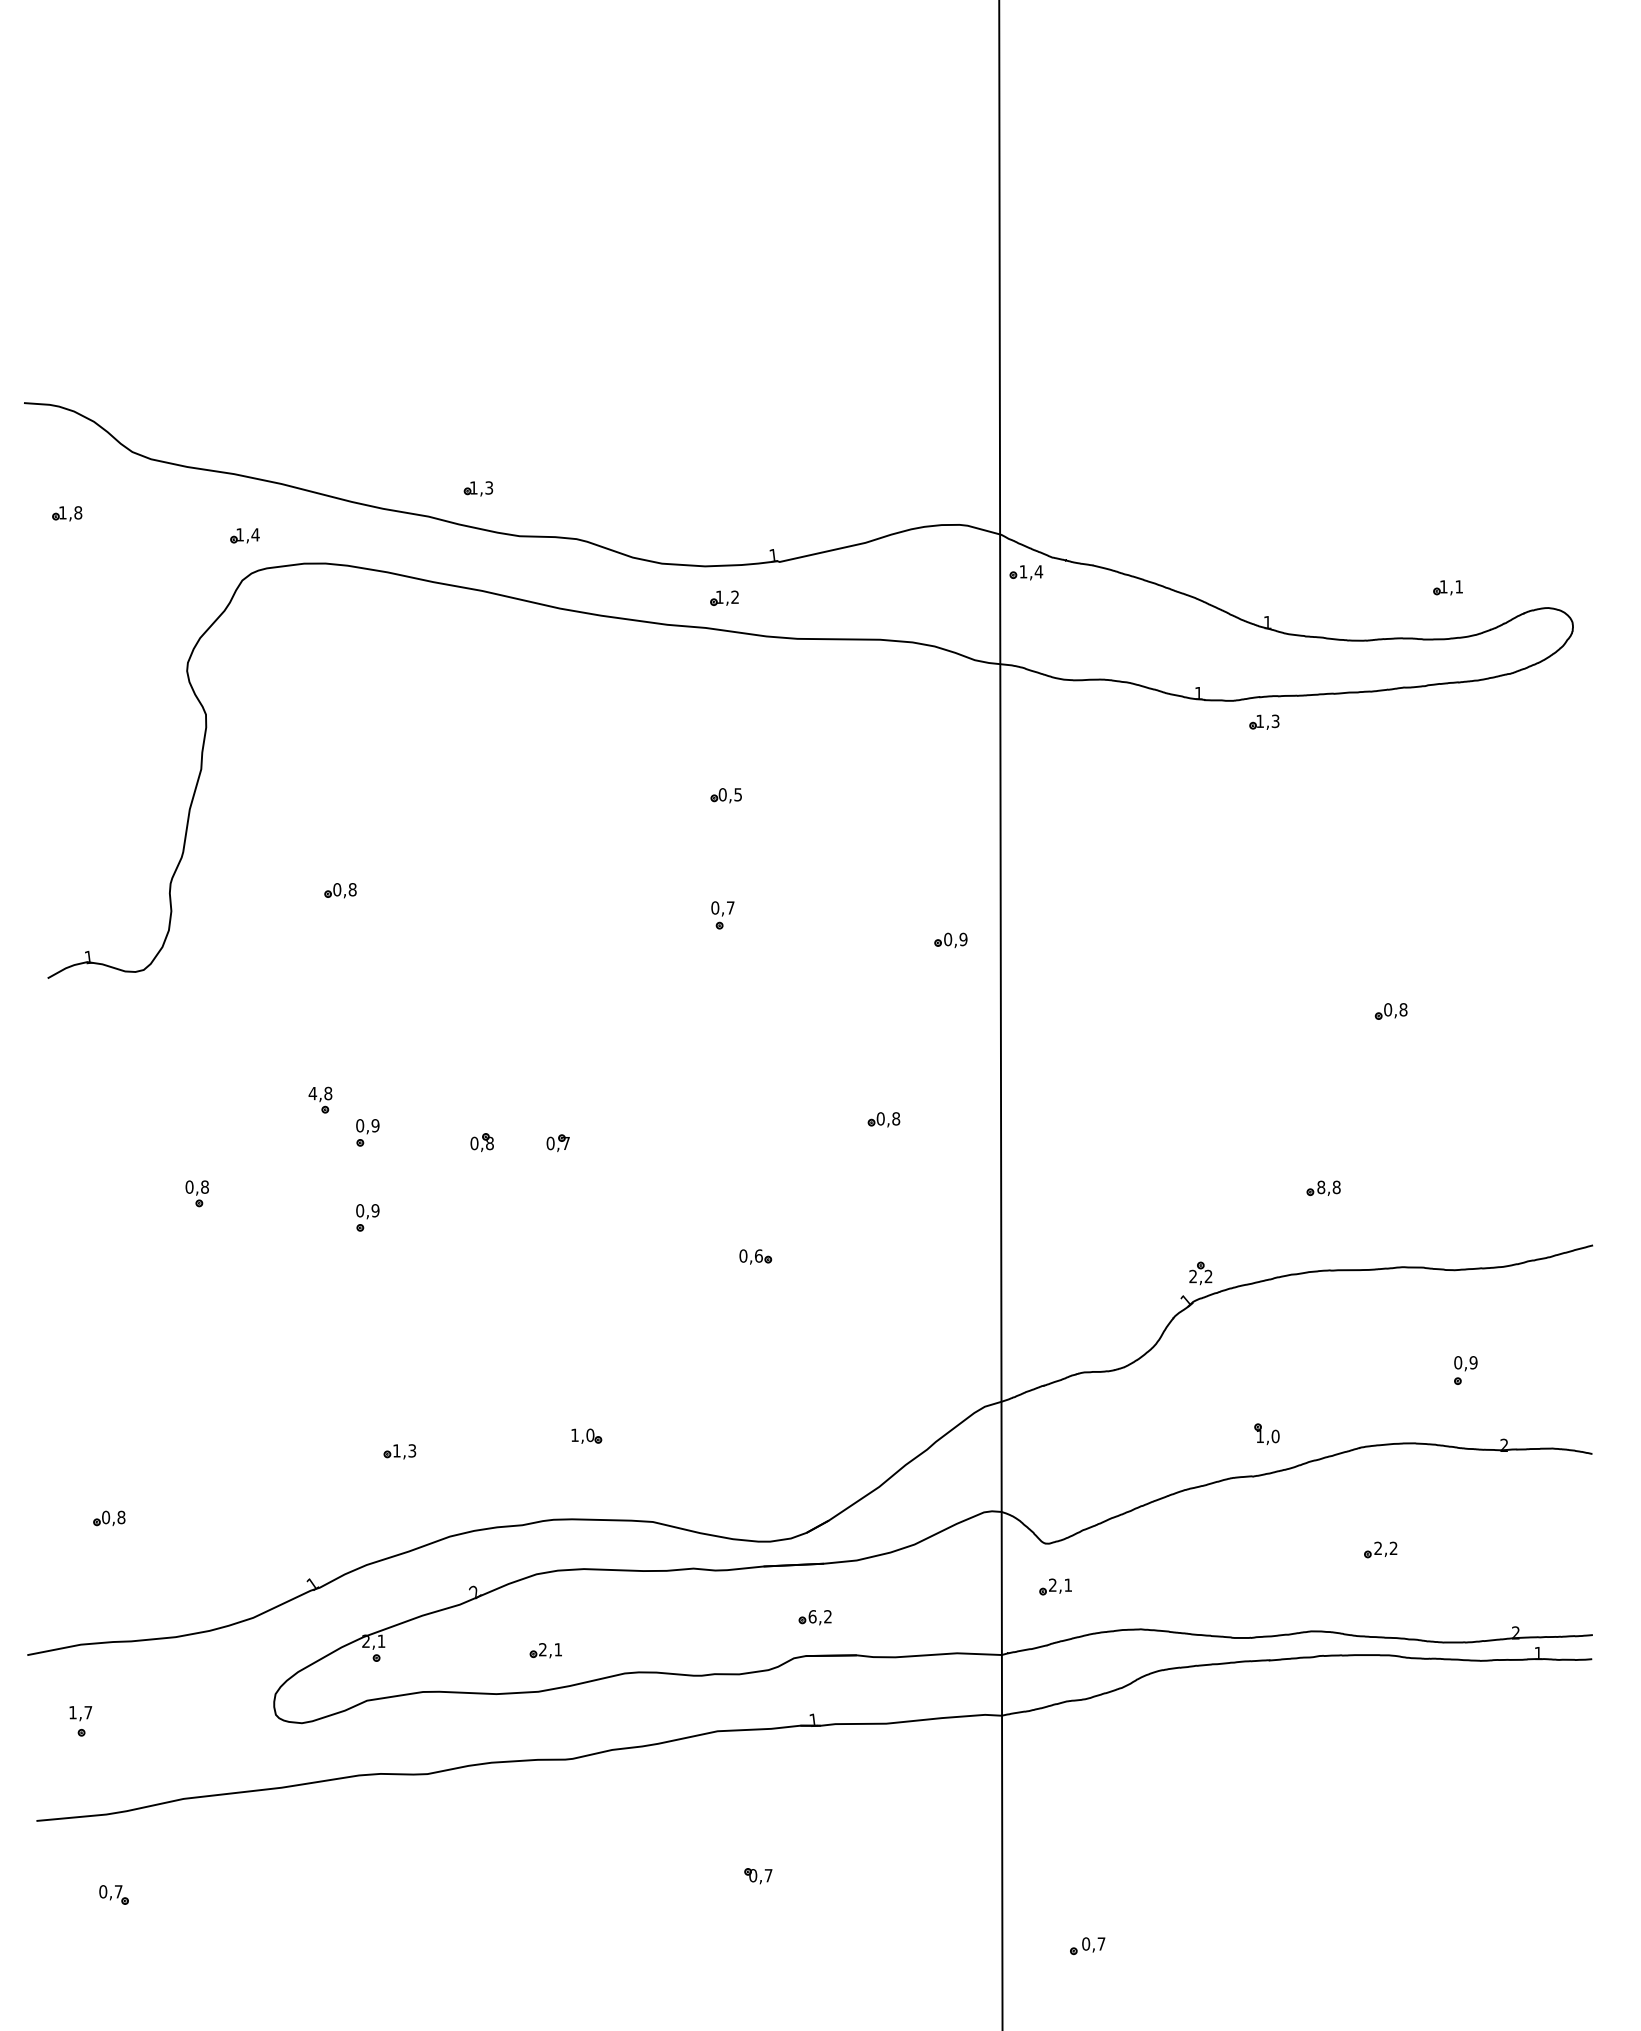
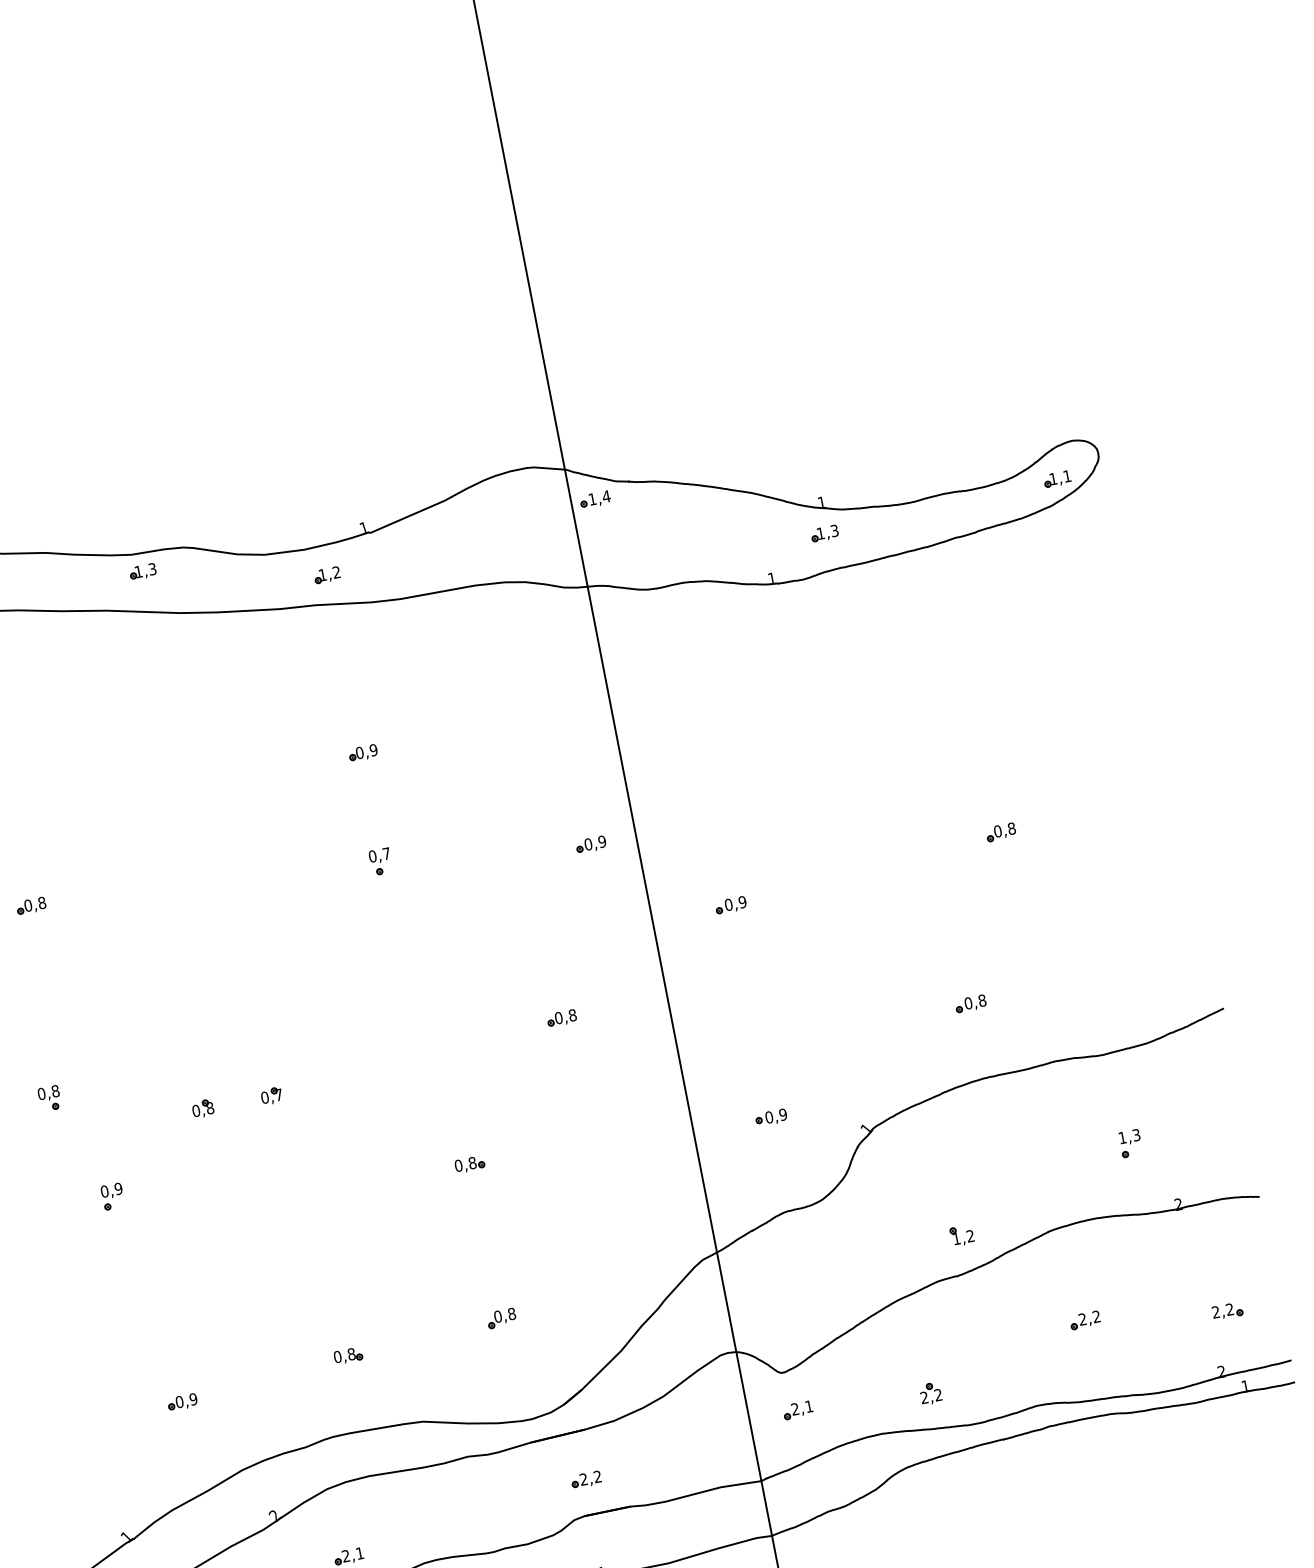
part: (478, 488) -> (142, 571), moved
part: (1447, 587) -> (1056, 478), moved
part: (1264, 721) -> (824, 532), moved
text: (738, 794) -> (373, 749), 0,5 -> 0,9
part: (1087, 1033) -> (730, 905), added
text: (312, 1093) -> (41, 1093), 4,8 -> 0,8
part: (367, 1132) -> (97, 1119), removed
text: (1321, 1187) -> (968, 1003), 8,8 -> 0,8
text: (758, 1255) -> (472, 1162), 0,6 -> 0,8
part: (1086, 1268) -> (770, 1117), added
part: (1200, 1273) -> (930, 1393), moved
text: (1465, 1362) -> (1129, 1136), 0,9 -> 1,3
part: (757, 1427) -> (501, 1318), added
text: (582, 1435) -> (344, 1355), 1,0 -> 0,8
text: (1275, 1436) -> (970, 1236), 1,0 -> 1,2
text: (404, 1450) -> (186, 1400), 1,3 -> 0,9
part: (1534, 1569) -> (1227, 1311), added
text: (812, 1616) -> (583, 1479), 6,2 -> 2,2

